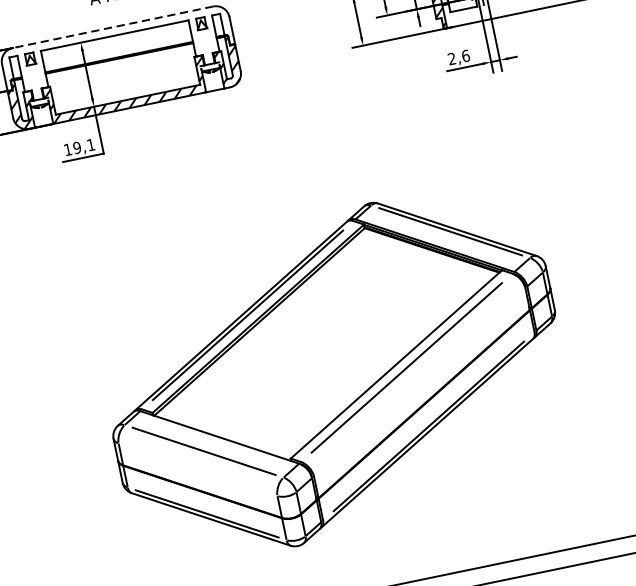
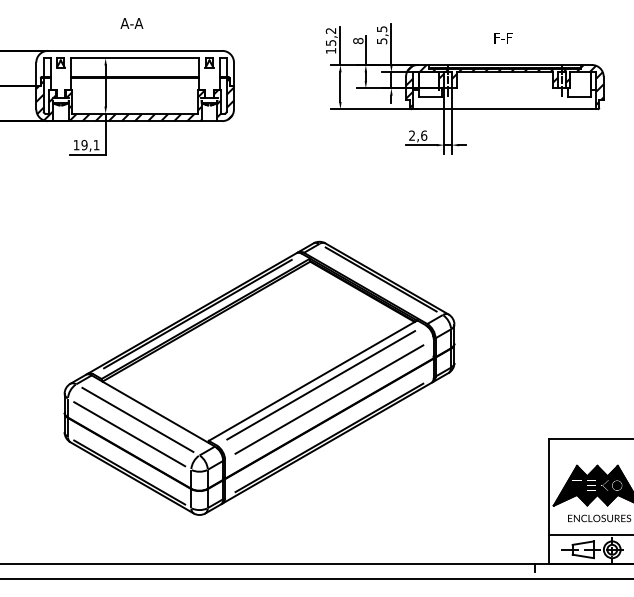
line: (112, 26) -> (134, 50), dashed -> solid
line: (419, 382) -> (329, 399), added
line: (197, 470) -> (129, 434), added

